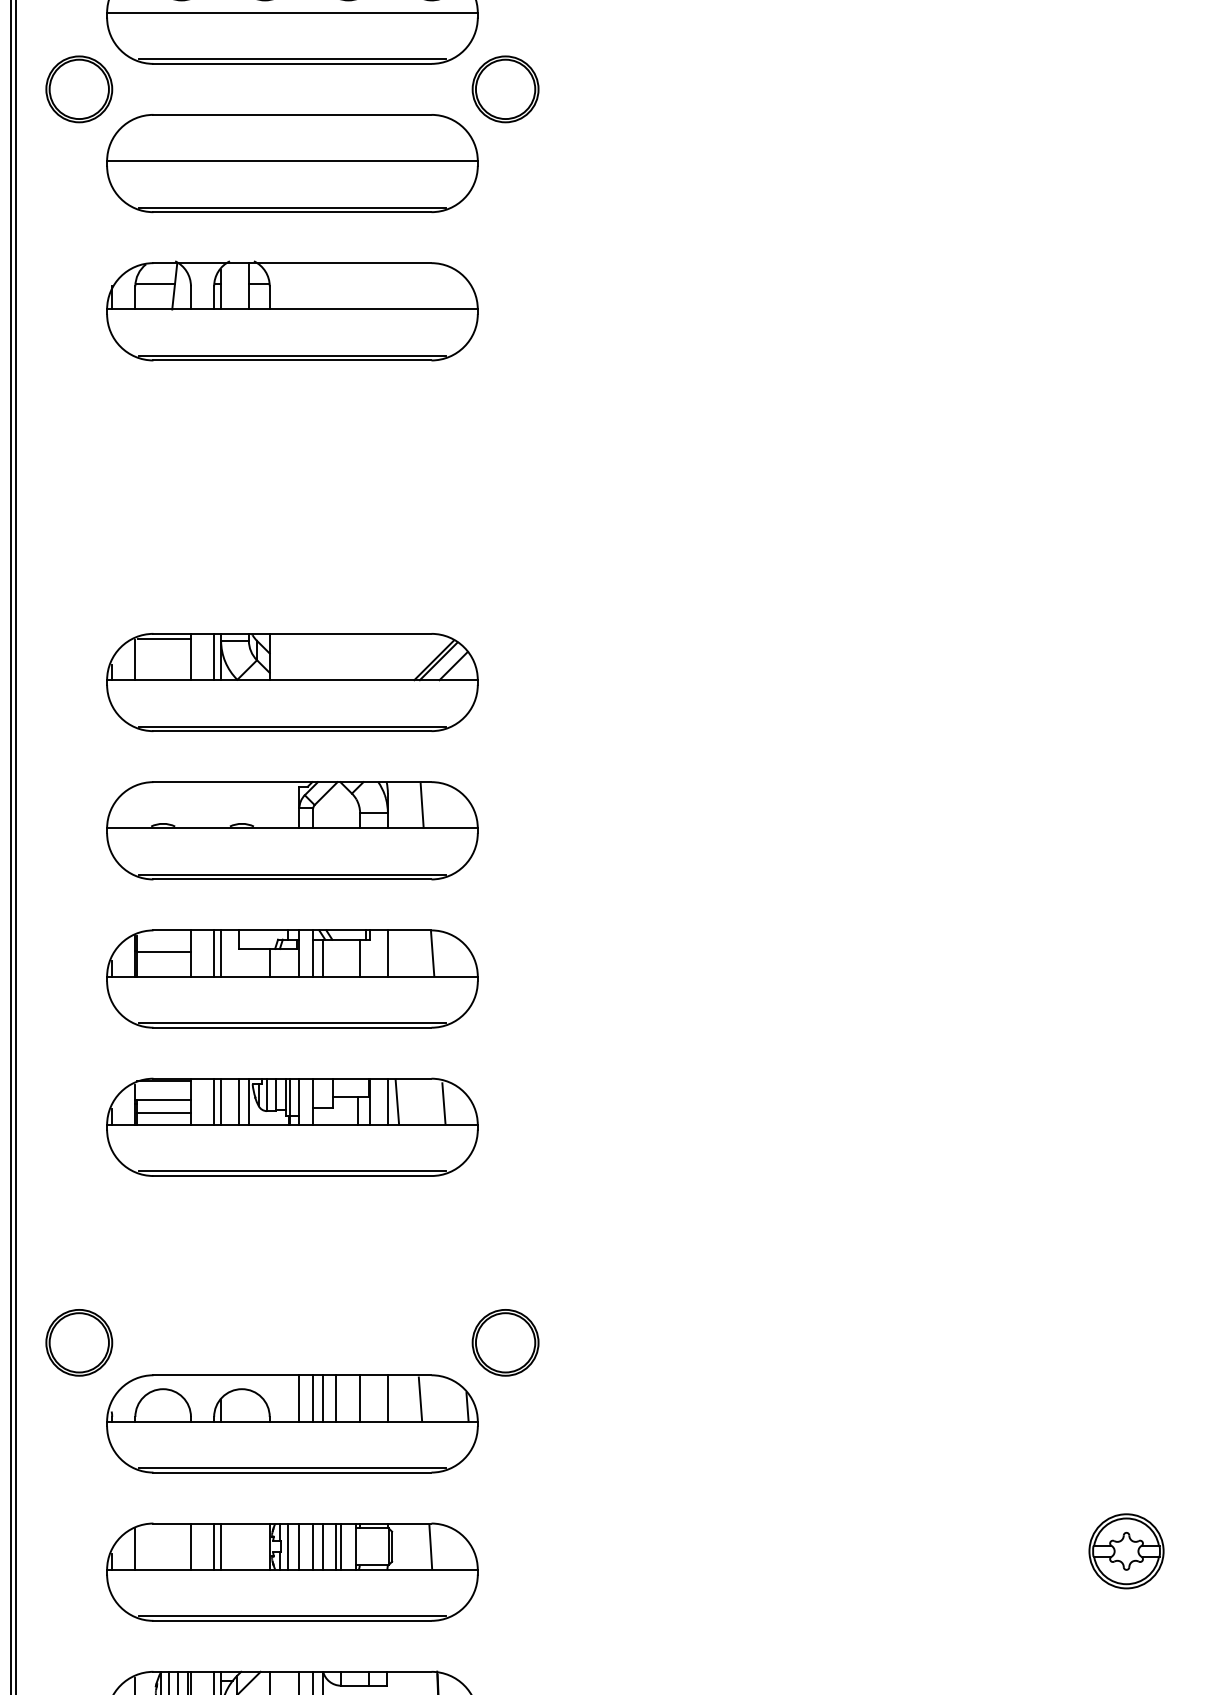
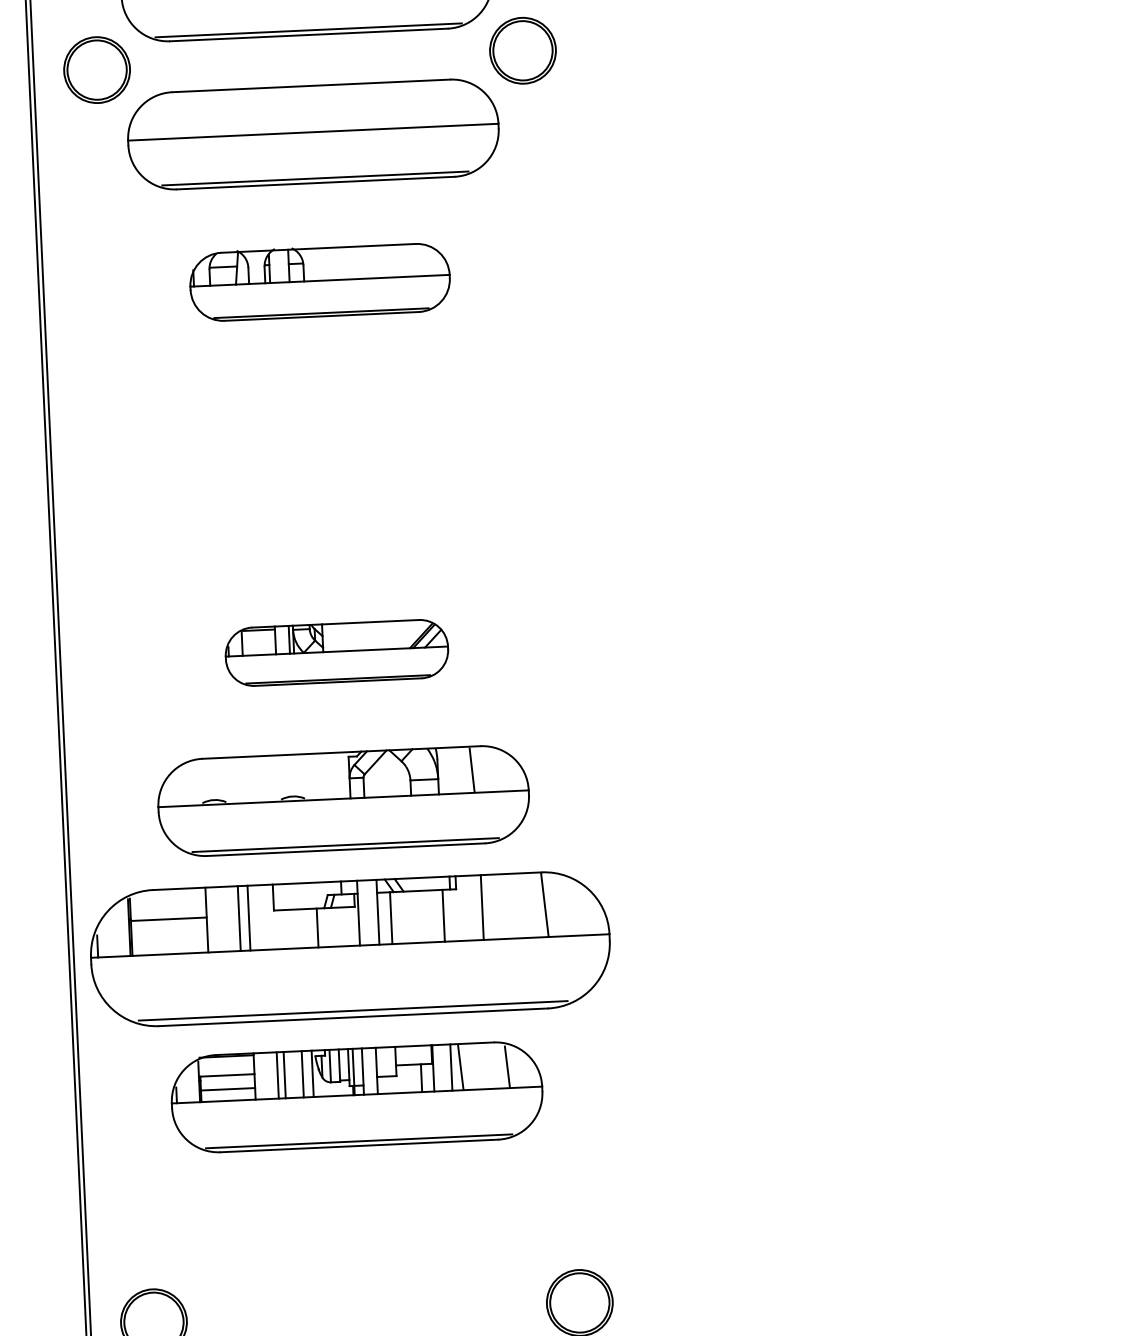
part: (292, 310) -> (320, 281), size x0.7
part: (292, 682) -> (337, 652), size x0.6
part: (292, 978) -> (350, 948), size x1.4

